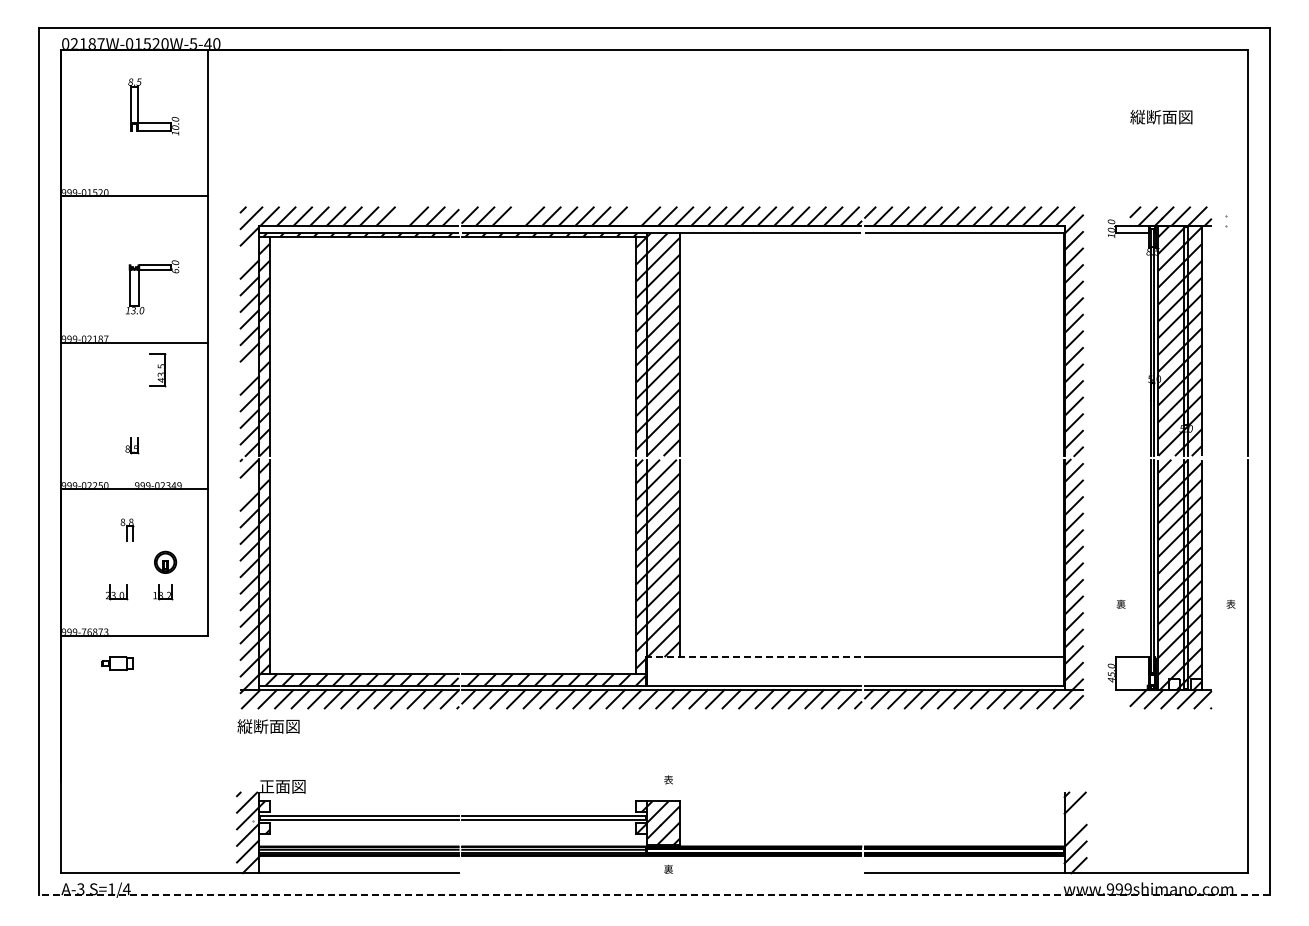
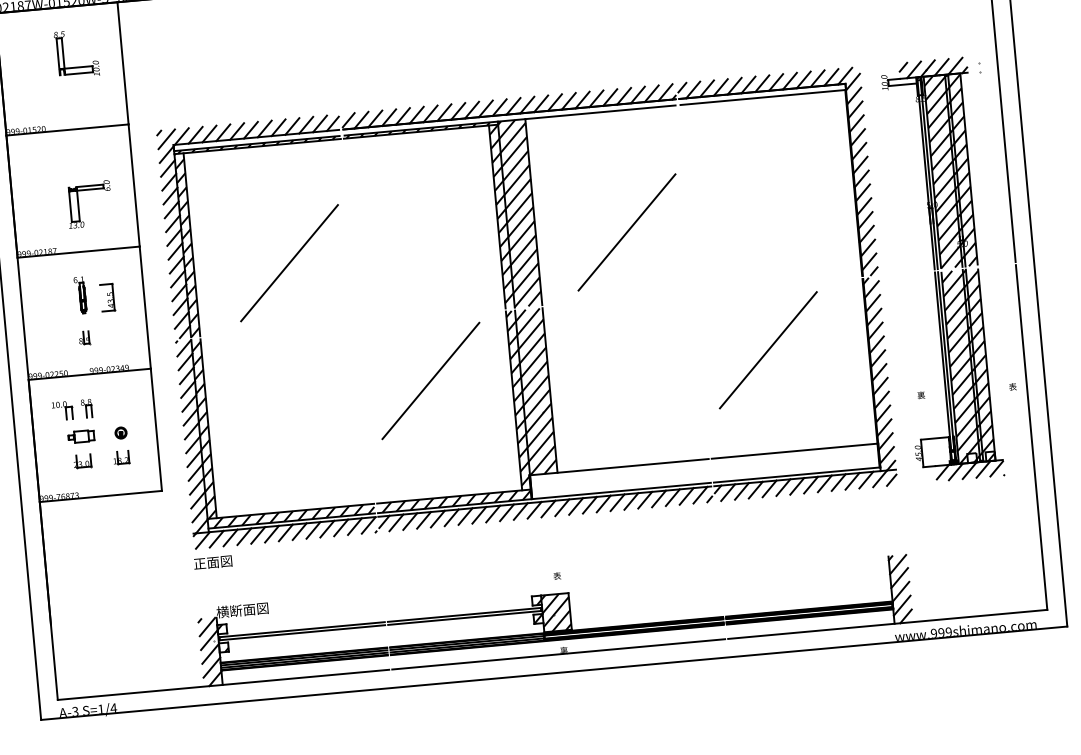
line: (402, 216) -> (292, 126), added
line: (518, 216) -> (389, 117), added
line: (634, 216) -> (486, 108), added
line: (249, 252) -> (167, 168), added
line: (249, 368) -> (176, 264), added
part: (157, 370) -> (107, 297), moved
line: (383, 378) -> (289, 262), added
line: (788, 378) -> (626, 232), added
part: (131, 394) -> (80, 295), added
line: (249, 484) -> (185, 361), added
part: (98, 529) -> (62, 410), added
line: (539, 534) -> (430, 381), added
line: (944, 534) -> (768, 350), added
part: (164, 562) -> (120, 433), size x0.62
line: (753, 657) -> (618, 467), dashed -> solid
part: (117, 663) -> (81, 436), moved
text: (268, 726) -> (219, 561), 縦断面図 -> 正面図
text: (290, 786) -> (242, 610), 正面図 -> 横断面図
line: (1075, 819) -> (899, 578), added
line: (661, 873) -> (558, 654), added
line: (654, 895) -> (554, 673), dashed -> solid

